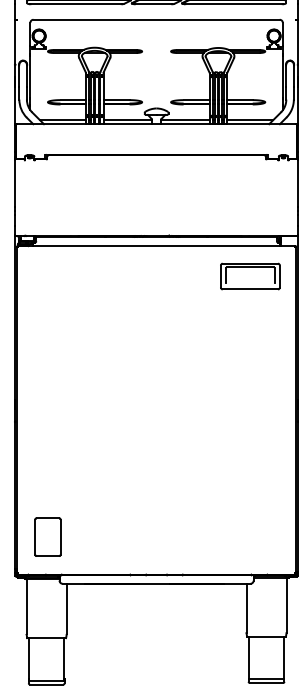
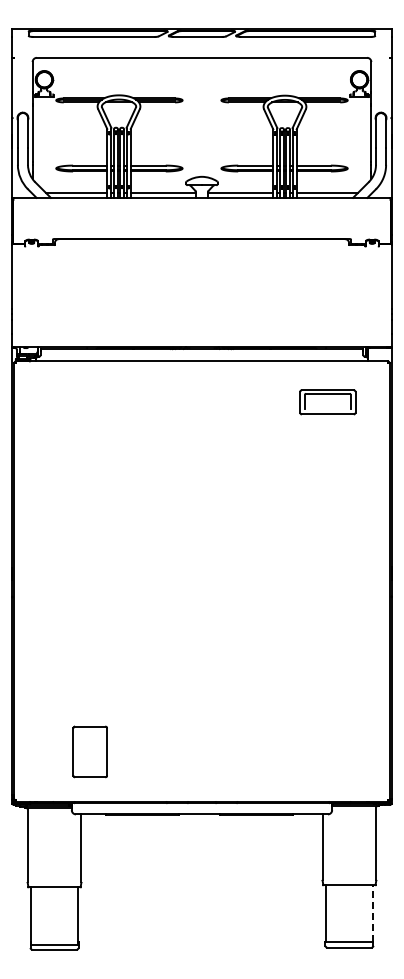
part: (250, 276) -> (327, 402), size x0.7
part: (47, 536) -> (89, 751), moved
line: (284, 657) -> (373, 913), solid -> dashed

